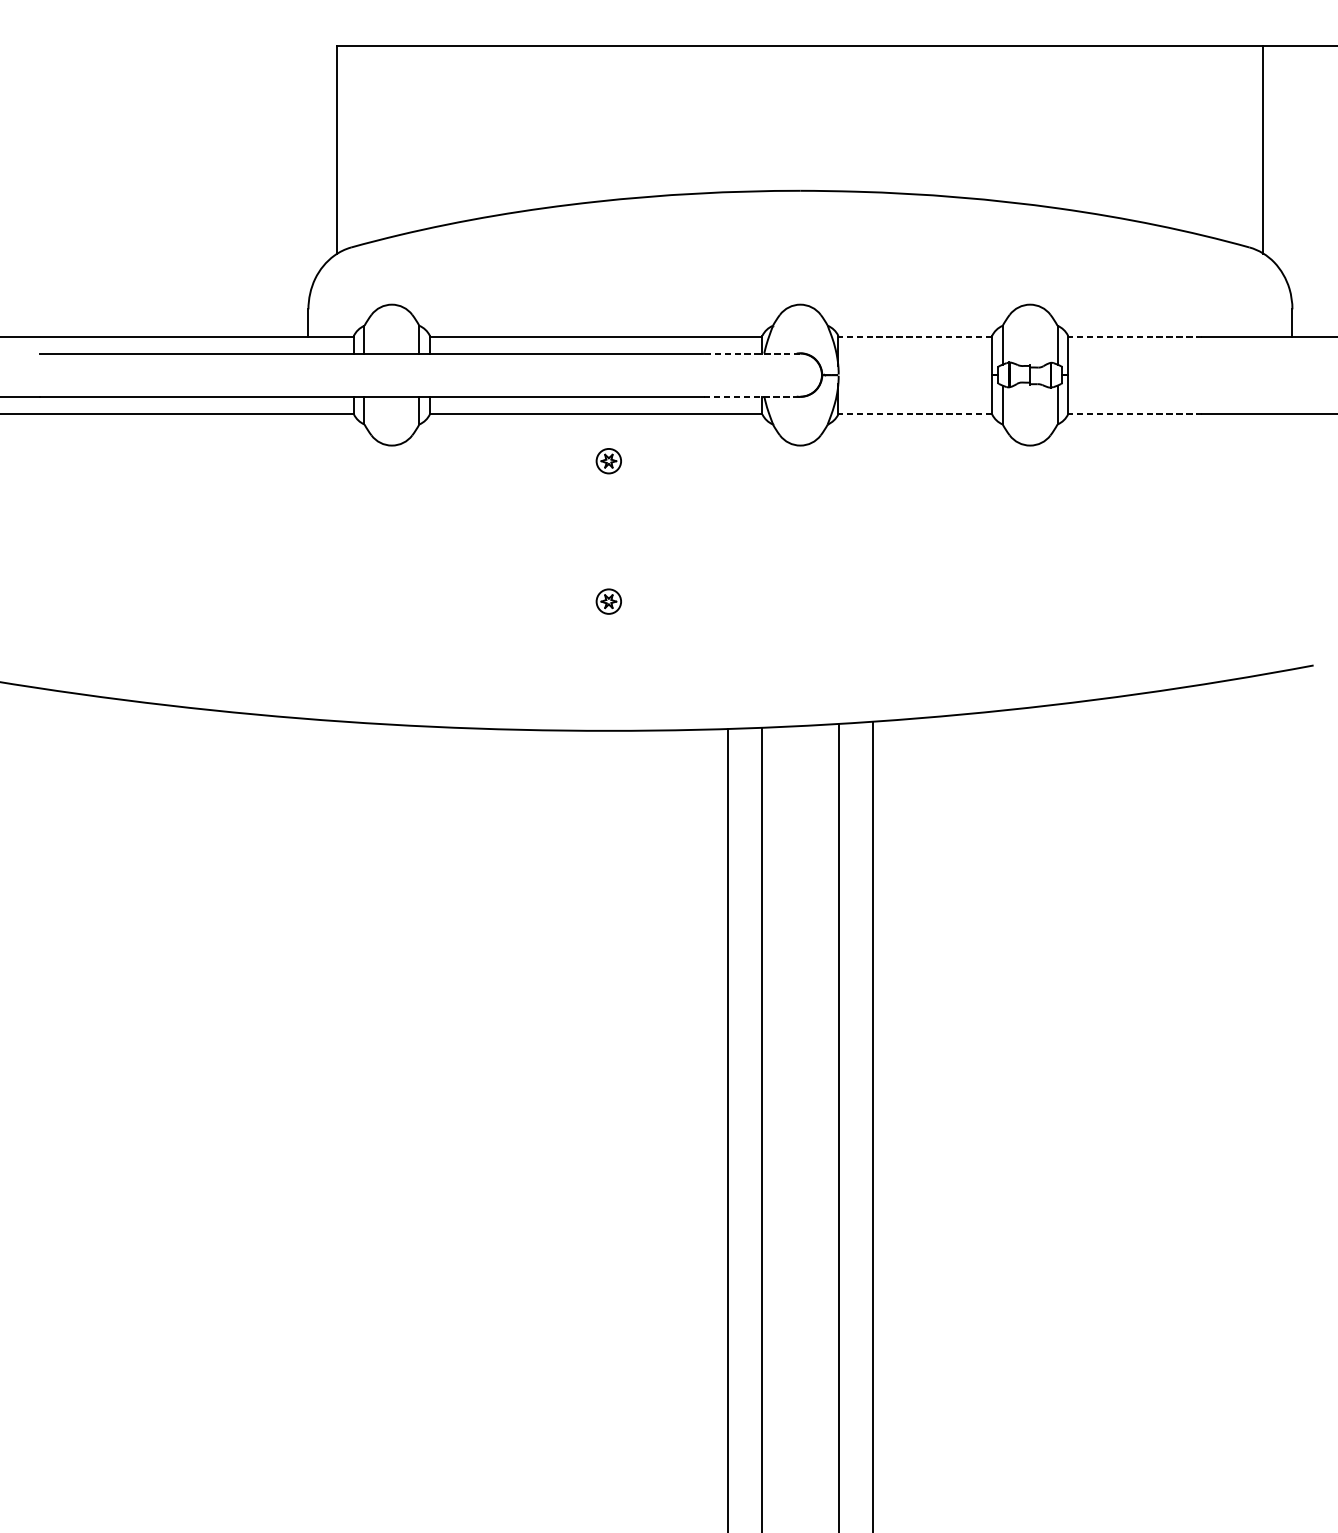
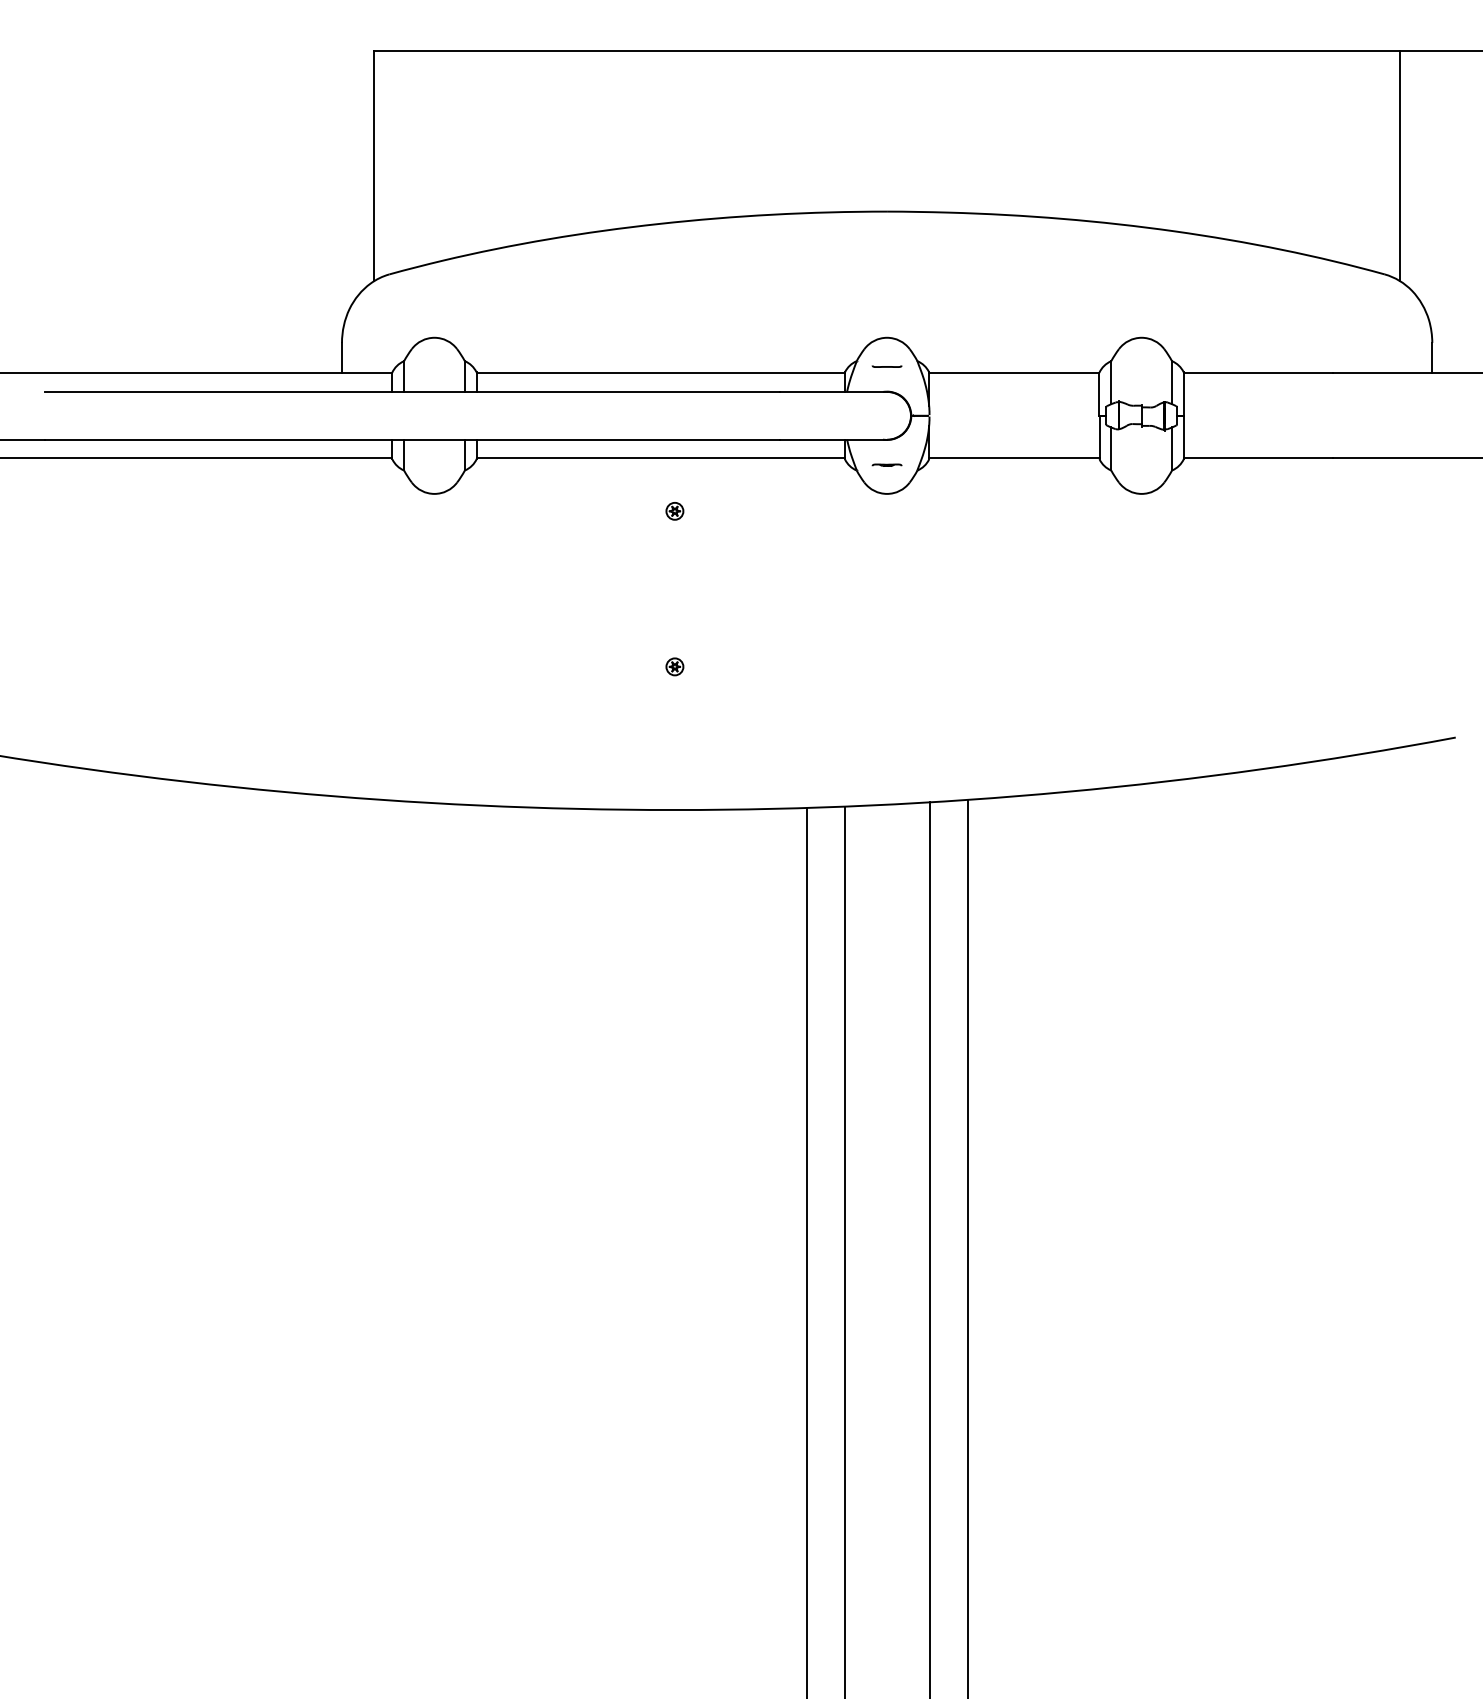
line: (799, 330) -> (886, 366), added
line: (914, 336) -> (1013, 373), dashed -> solid
line: (1134, 336) -> (1257, 373), dashed -> solid
line: (752, 353) -> (833, 391), dashed -> solid
line: (752, 396) -> (834, 439), dashed -> solid
line: (914, 413) -> (1013, 458), dashed -> solid
line: (1134, 413) -> (1257, 458), dashed -> solid
line: (799, 419) -> (886, 464), added
part: (608, 461) -> (674, 511), size x0.62
part: (608, 601) -> (674, 666), size x0.62

